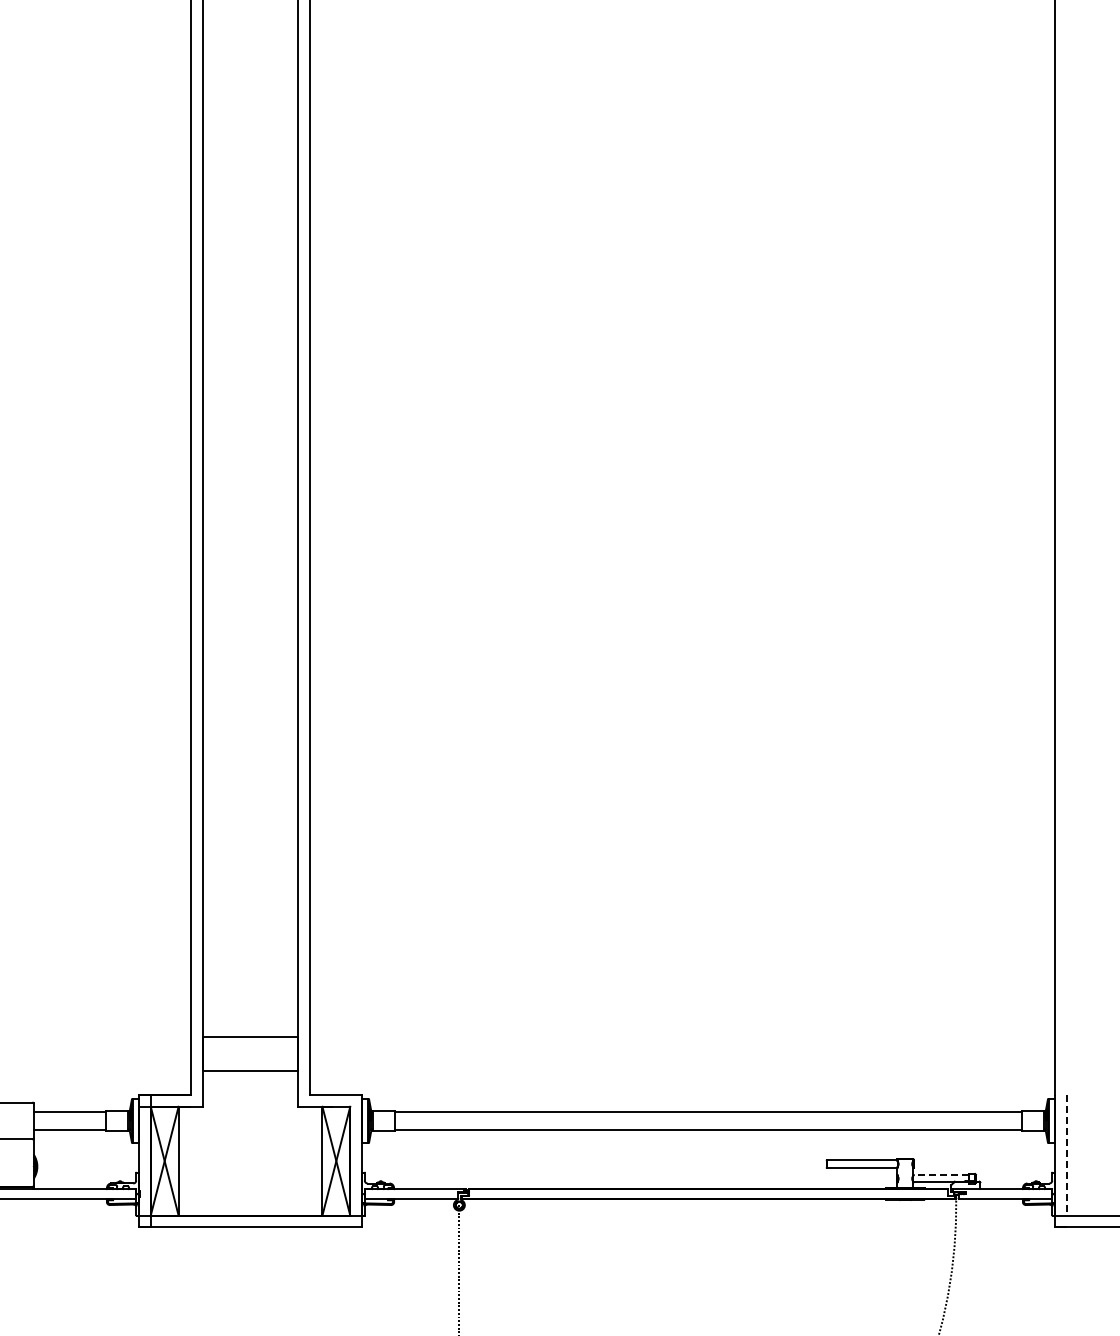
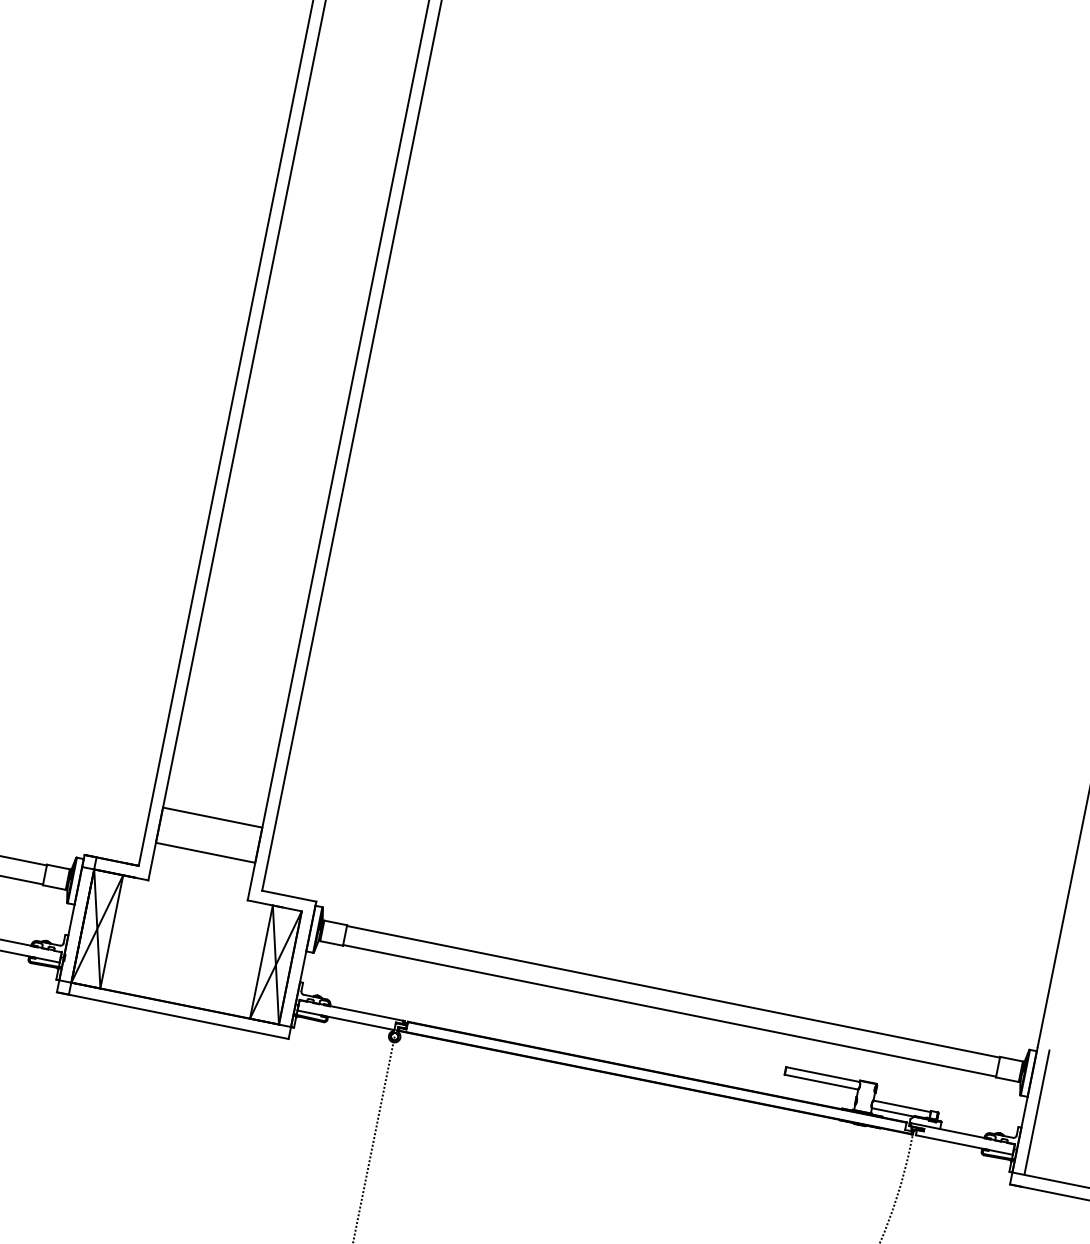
line: (1066, 1155) -> (1036, 1112), dashed -> solid
line: (941, 1175) -> (902, 1106), dashed -> solid

